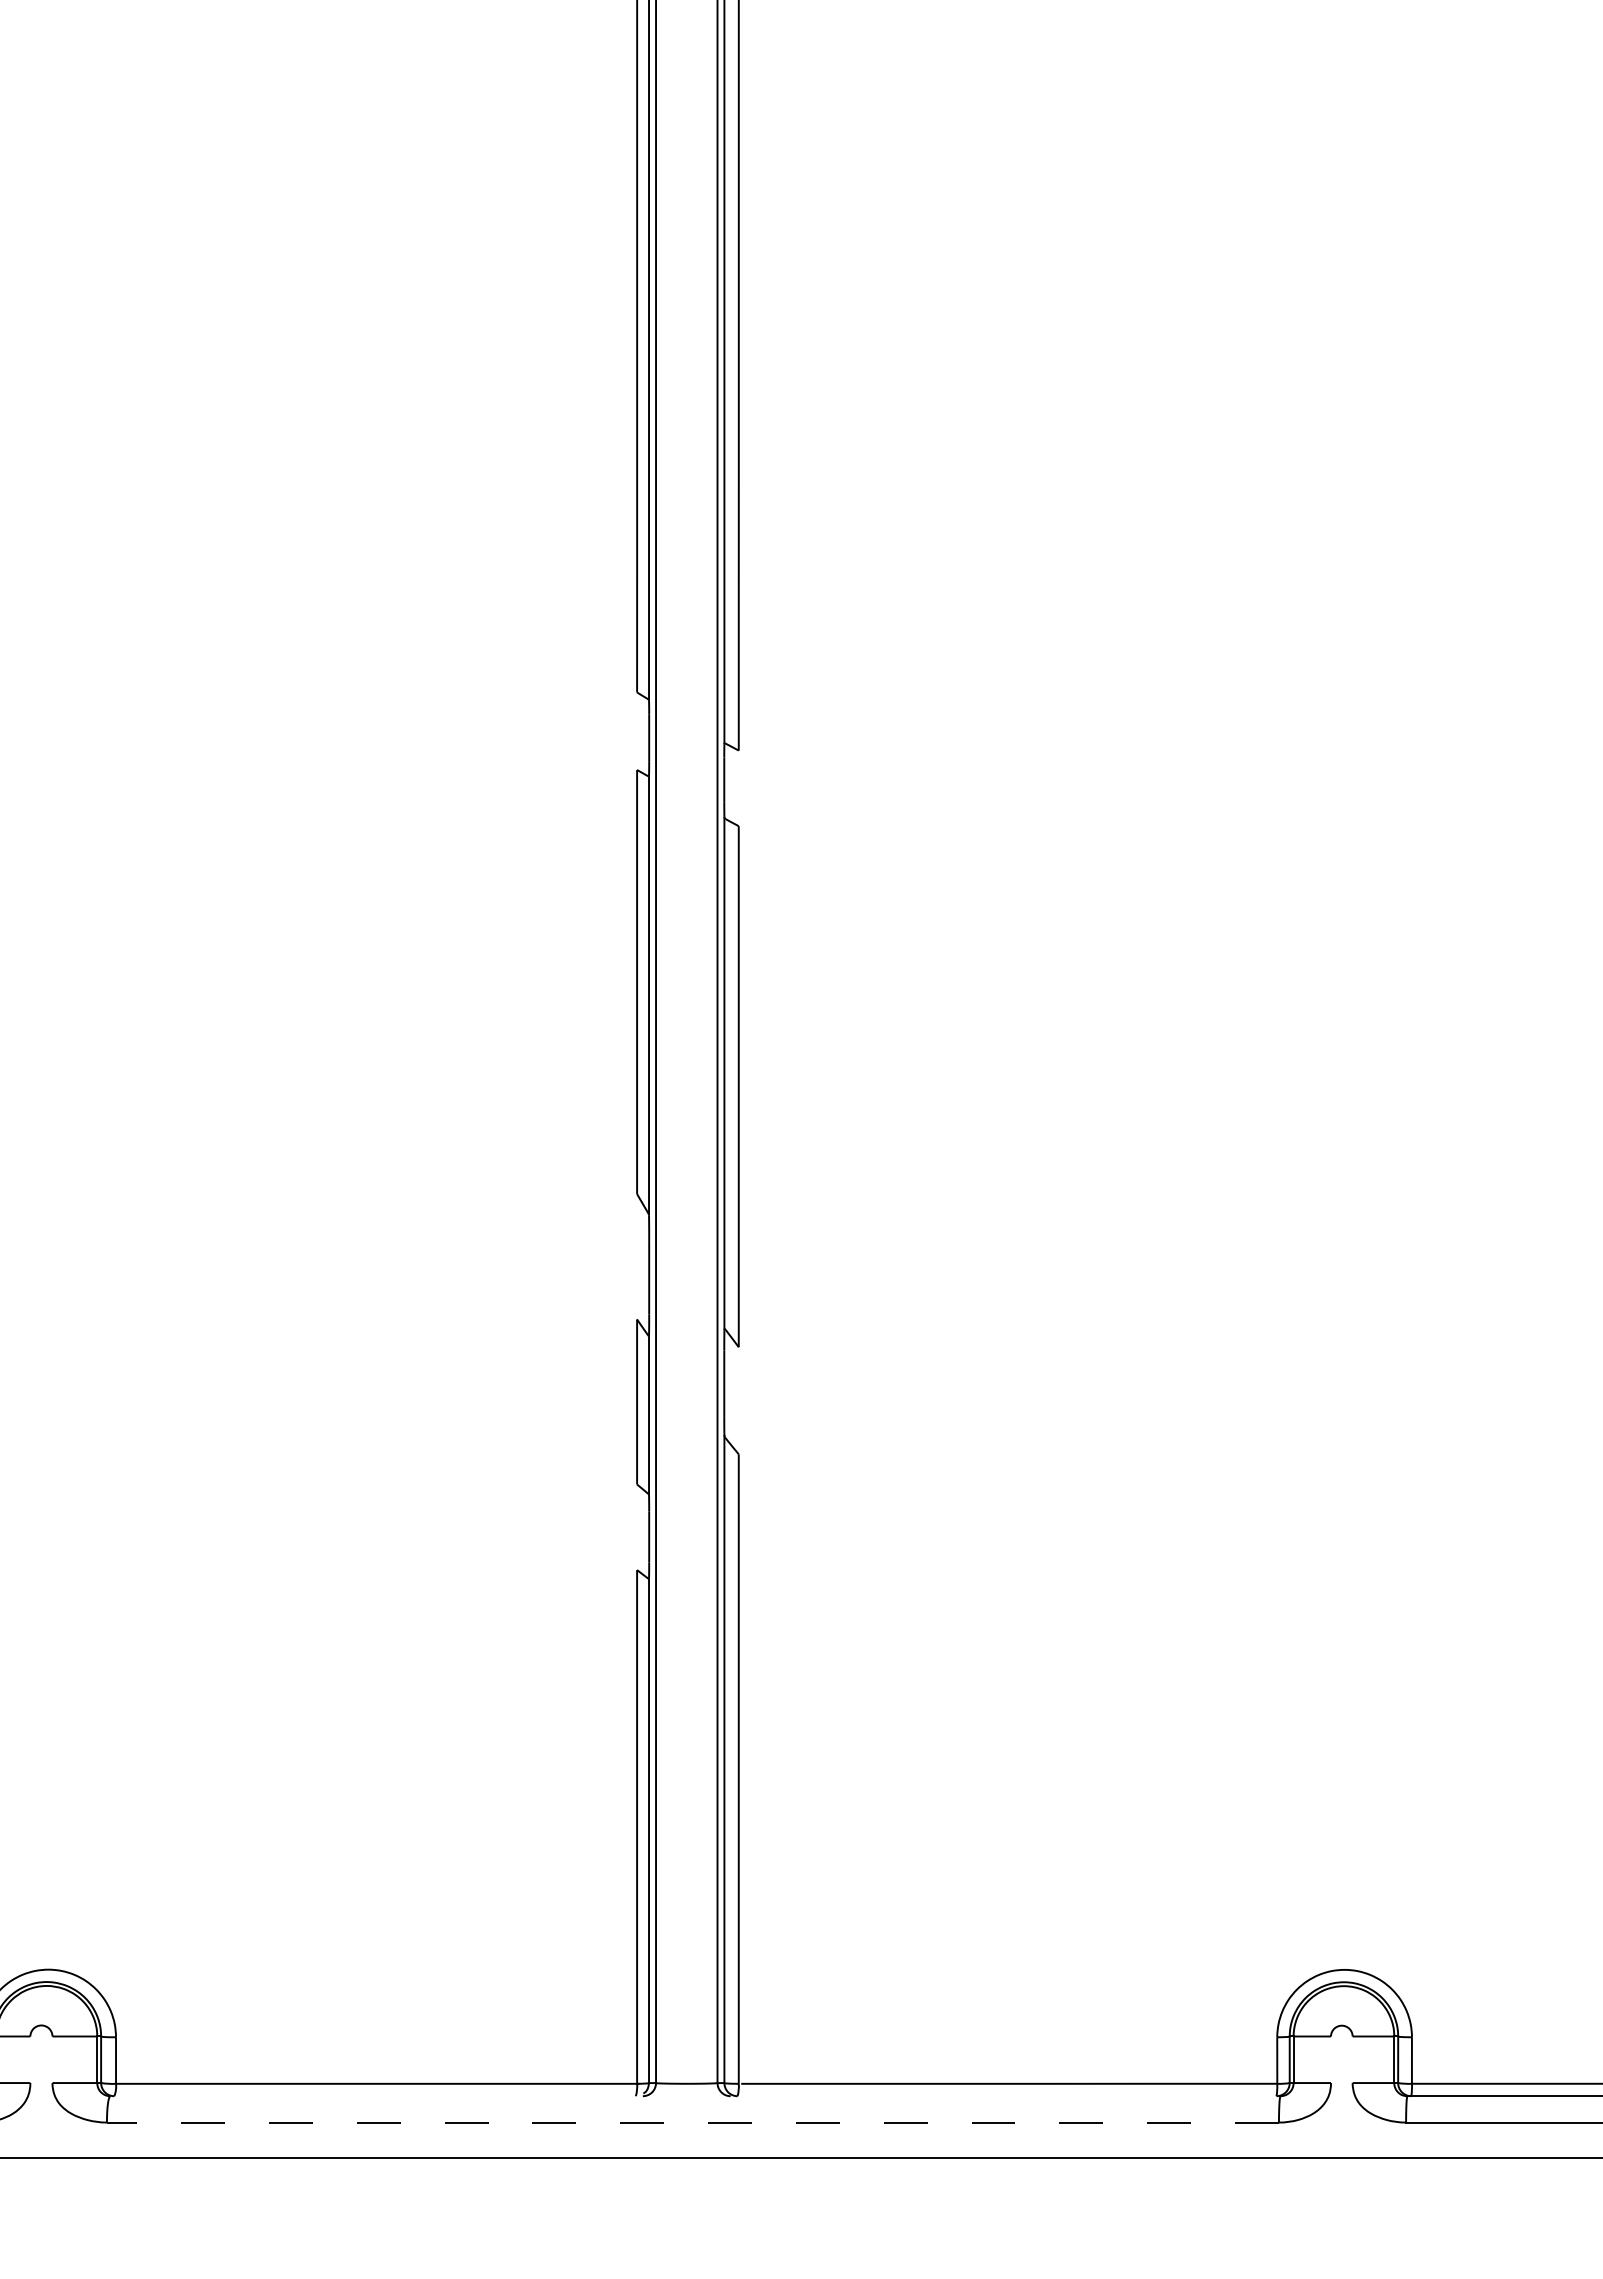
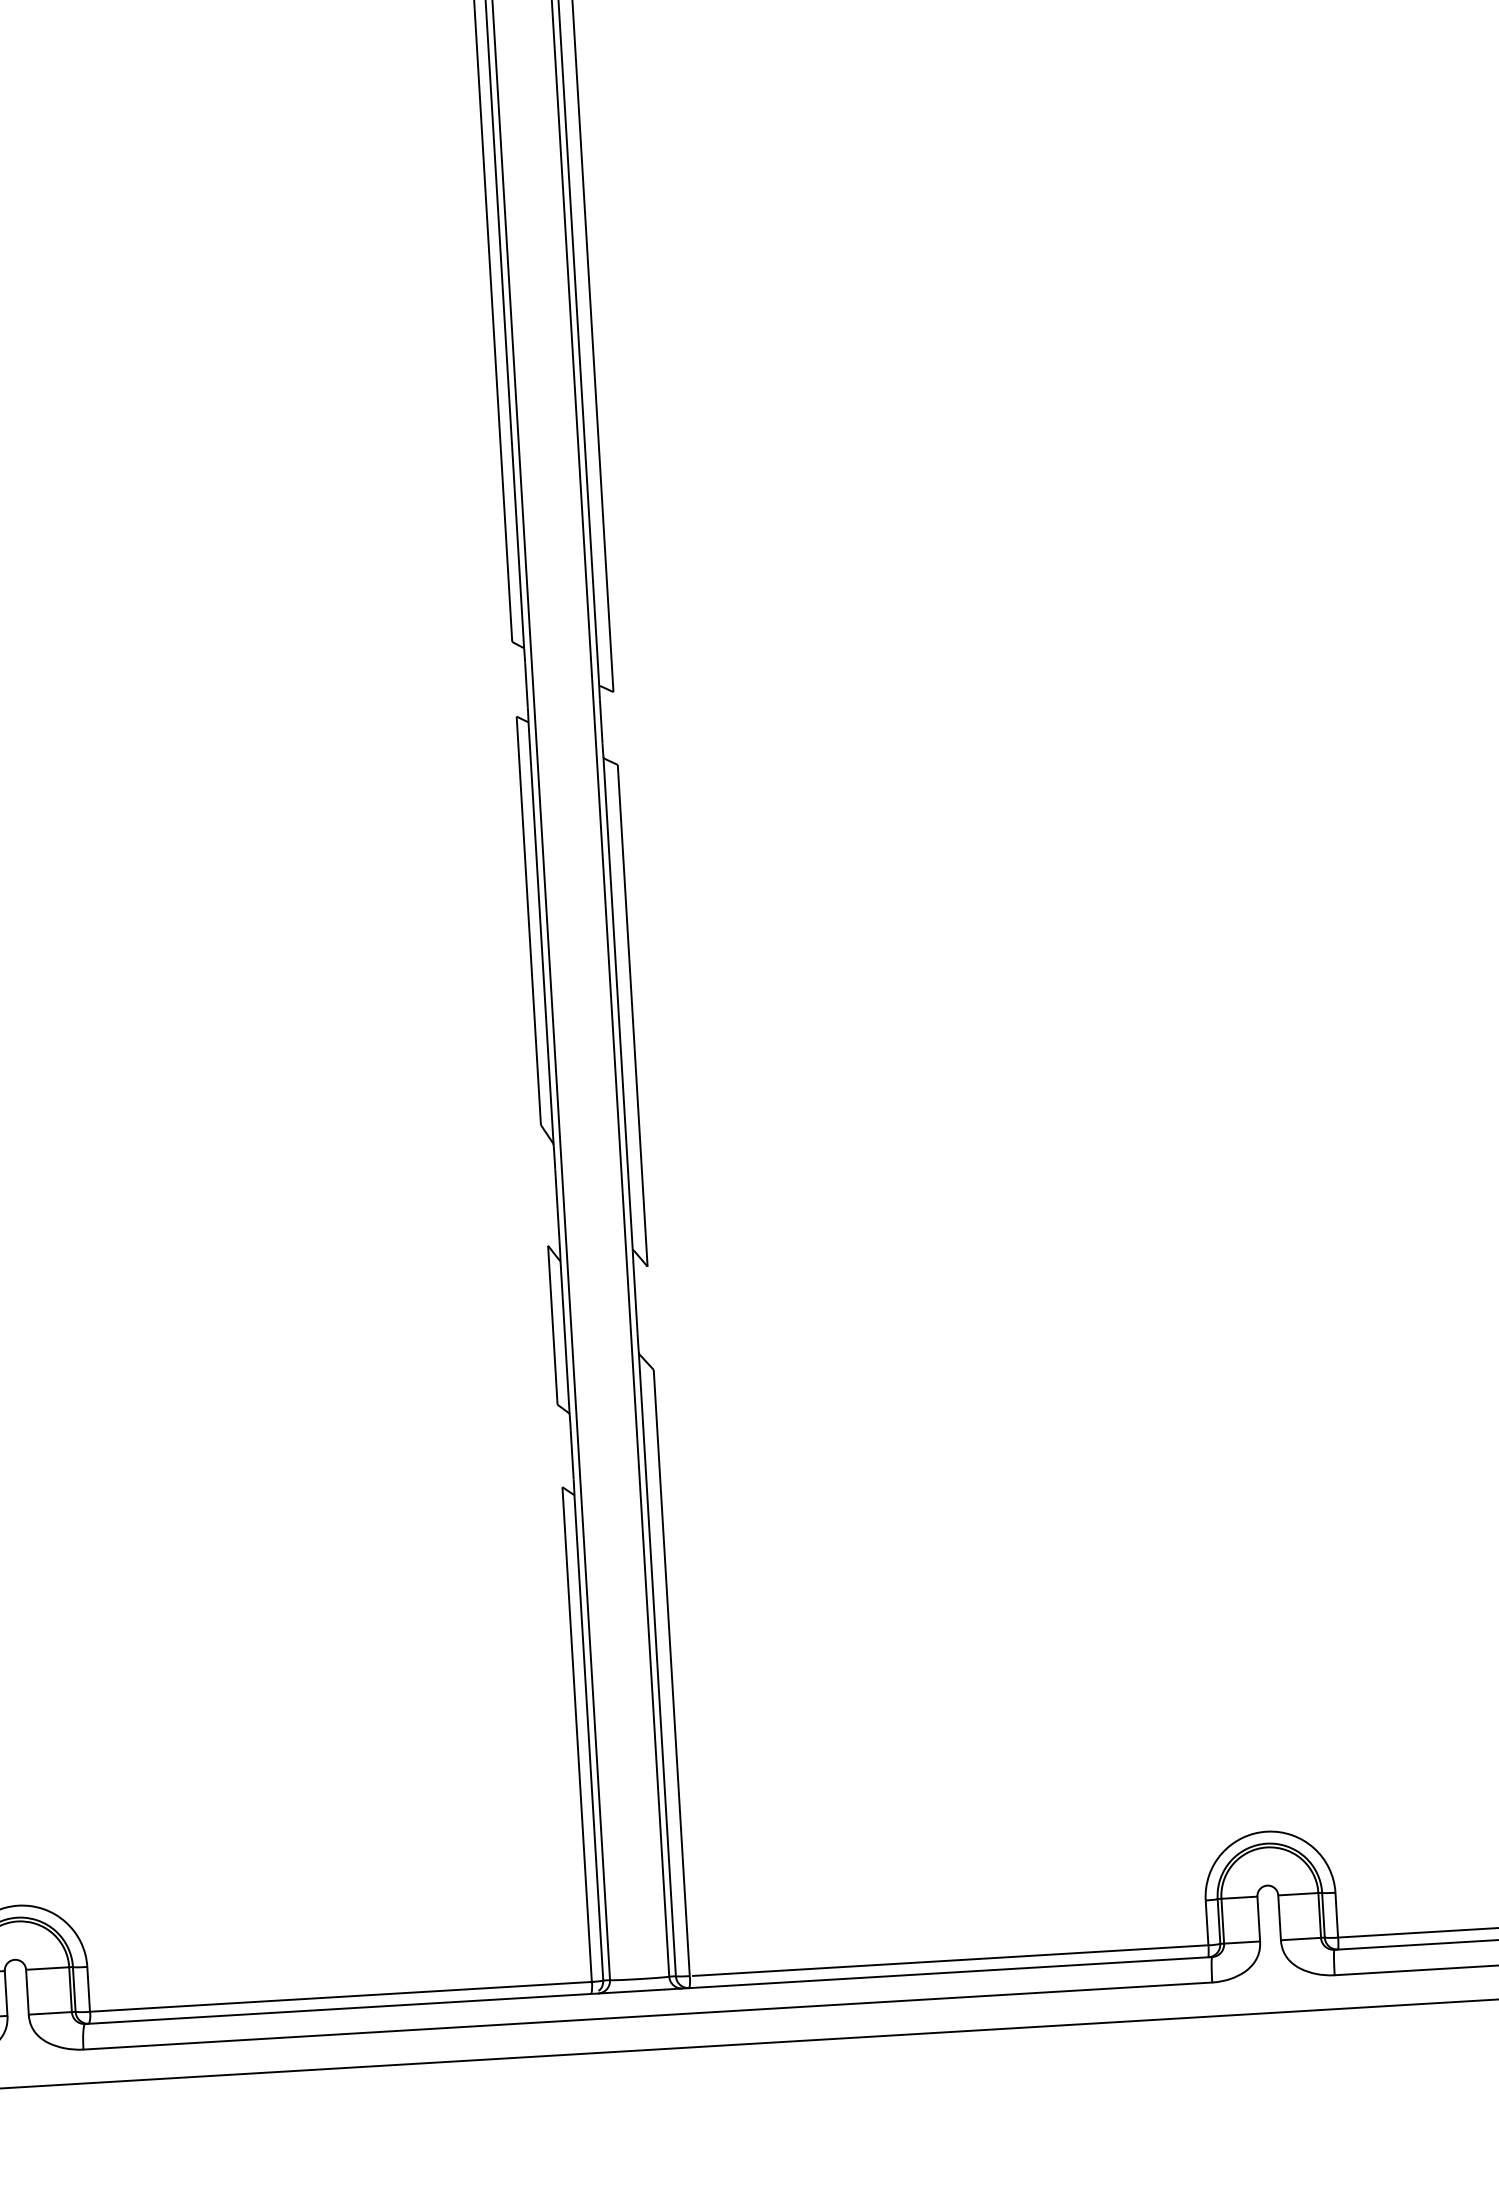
line: (30, 2059) -> (6, 1993), added
line: (52, 2059) -> (27, 1991), added
line: (1331, 2059) -> (1259, 1918), added
line: (1352, 2059) -> (1279, 1917), added
line: (695, 2096) -> (648, 1990), added
line: (692, 2122) -> (647, 2016), dashed -> solid

